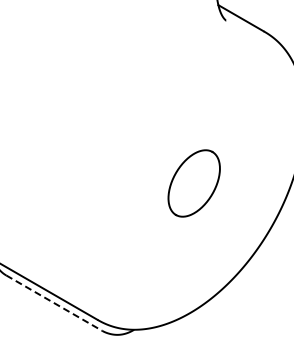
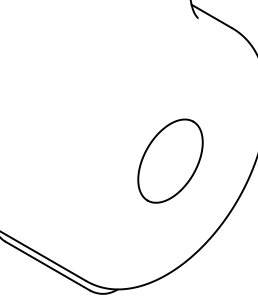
part: (193, 183) -> (169, 161), size x1.43
line: (54, 303) -> (47, 266), dashed -> solid

